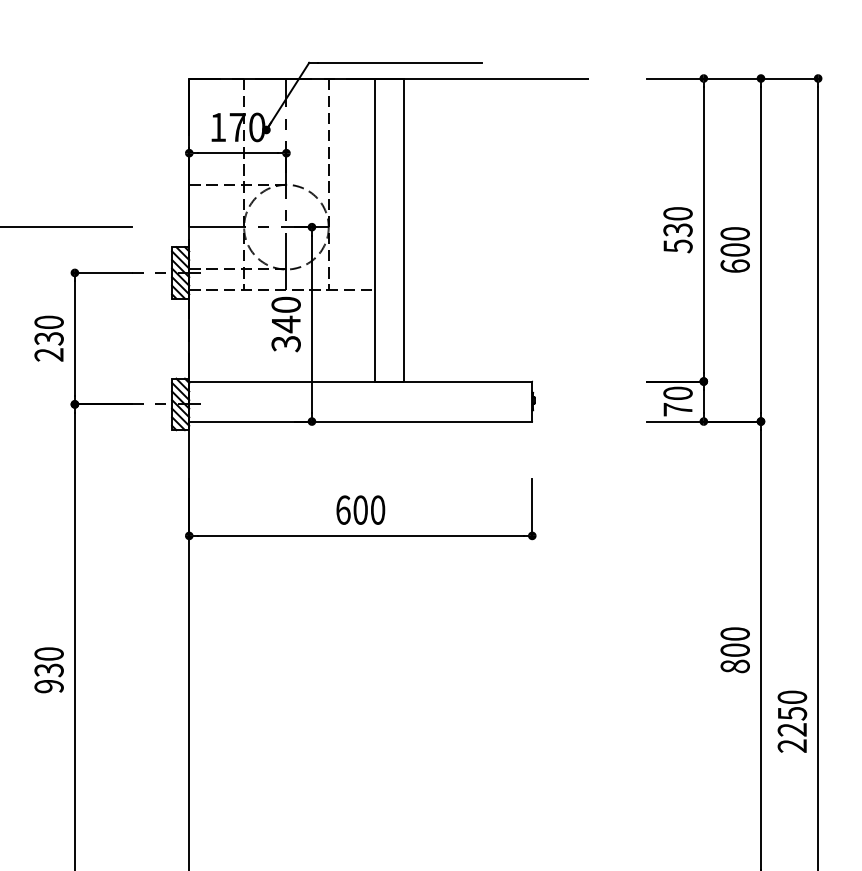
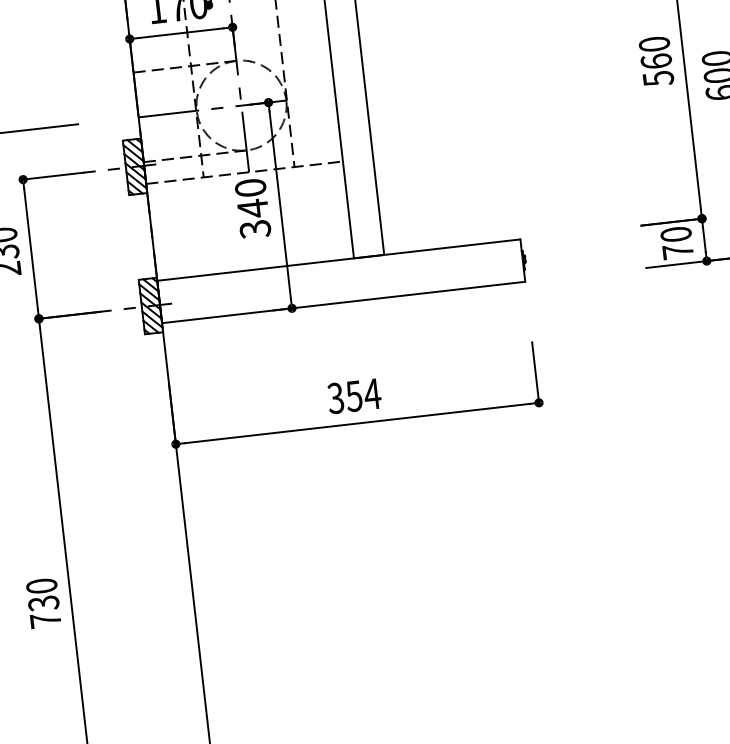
text: (677, 229) -> (655, 60), 530 -> 560
text: (360, 509) -> (354, 395), 600 -> 354
text: (48, 686) -> (45, 620), 930 -> 730

